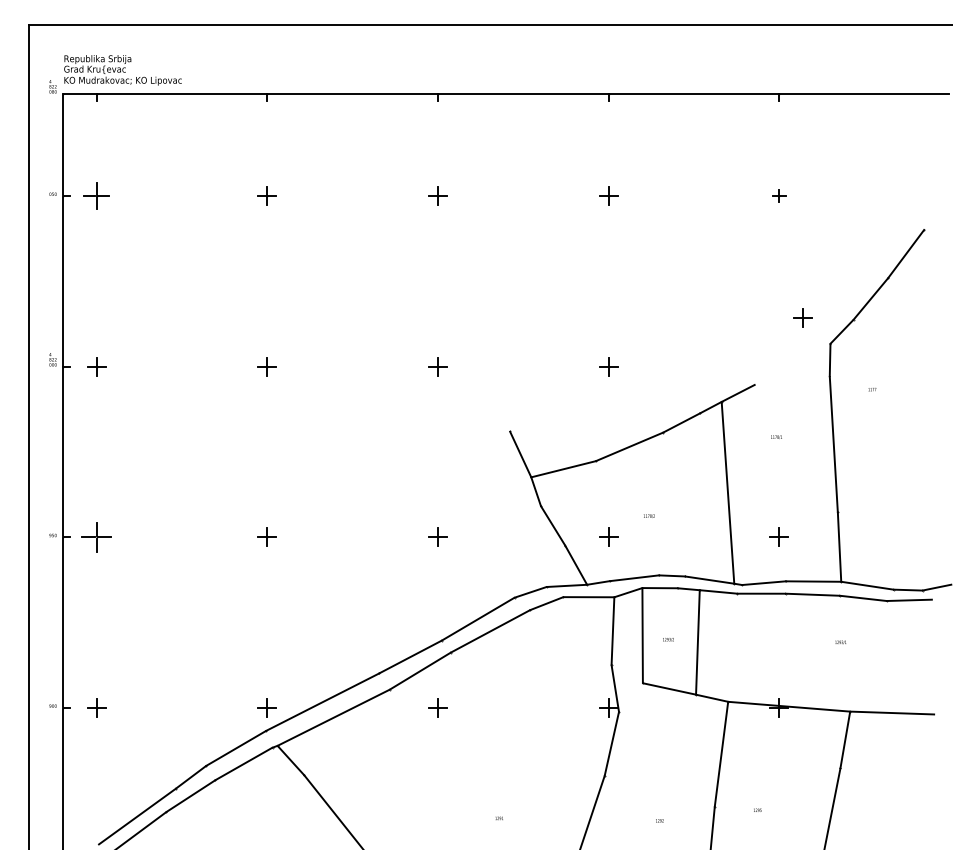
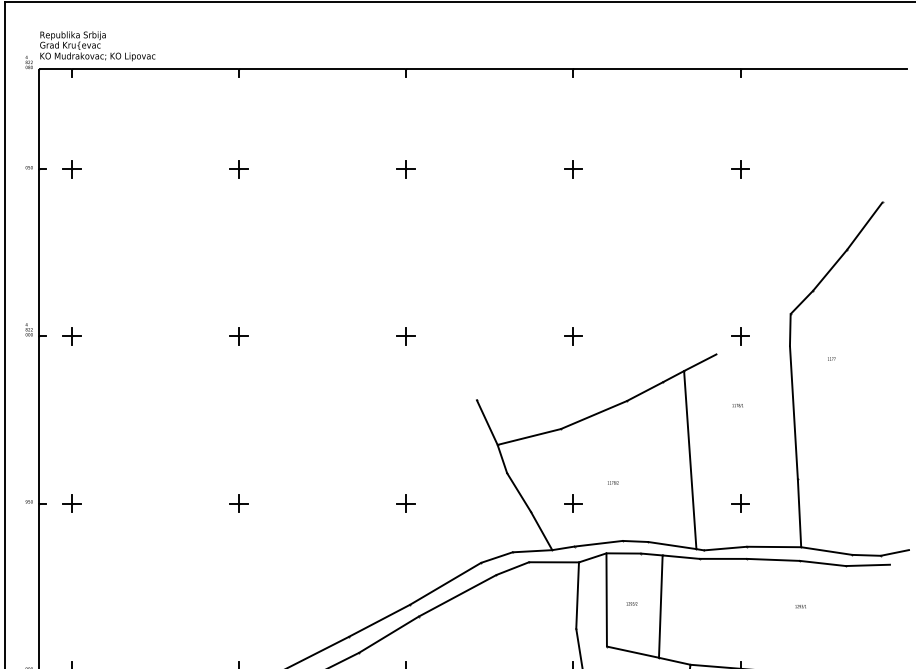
part: (96, 195) -> (71, 168), size x0.71
part: (778, 195) -> (739, 168), size x1.43
part: (802, 317) -> (739, 336), moved
part: (96, 536) -> (71, 502), size x0.62

